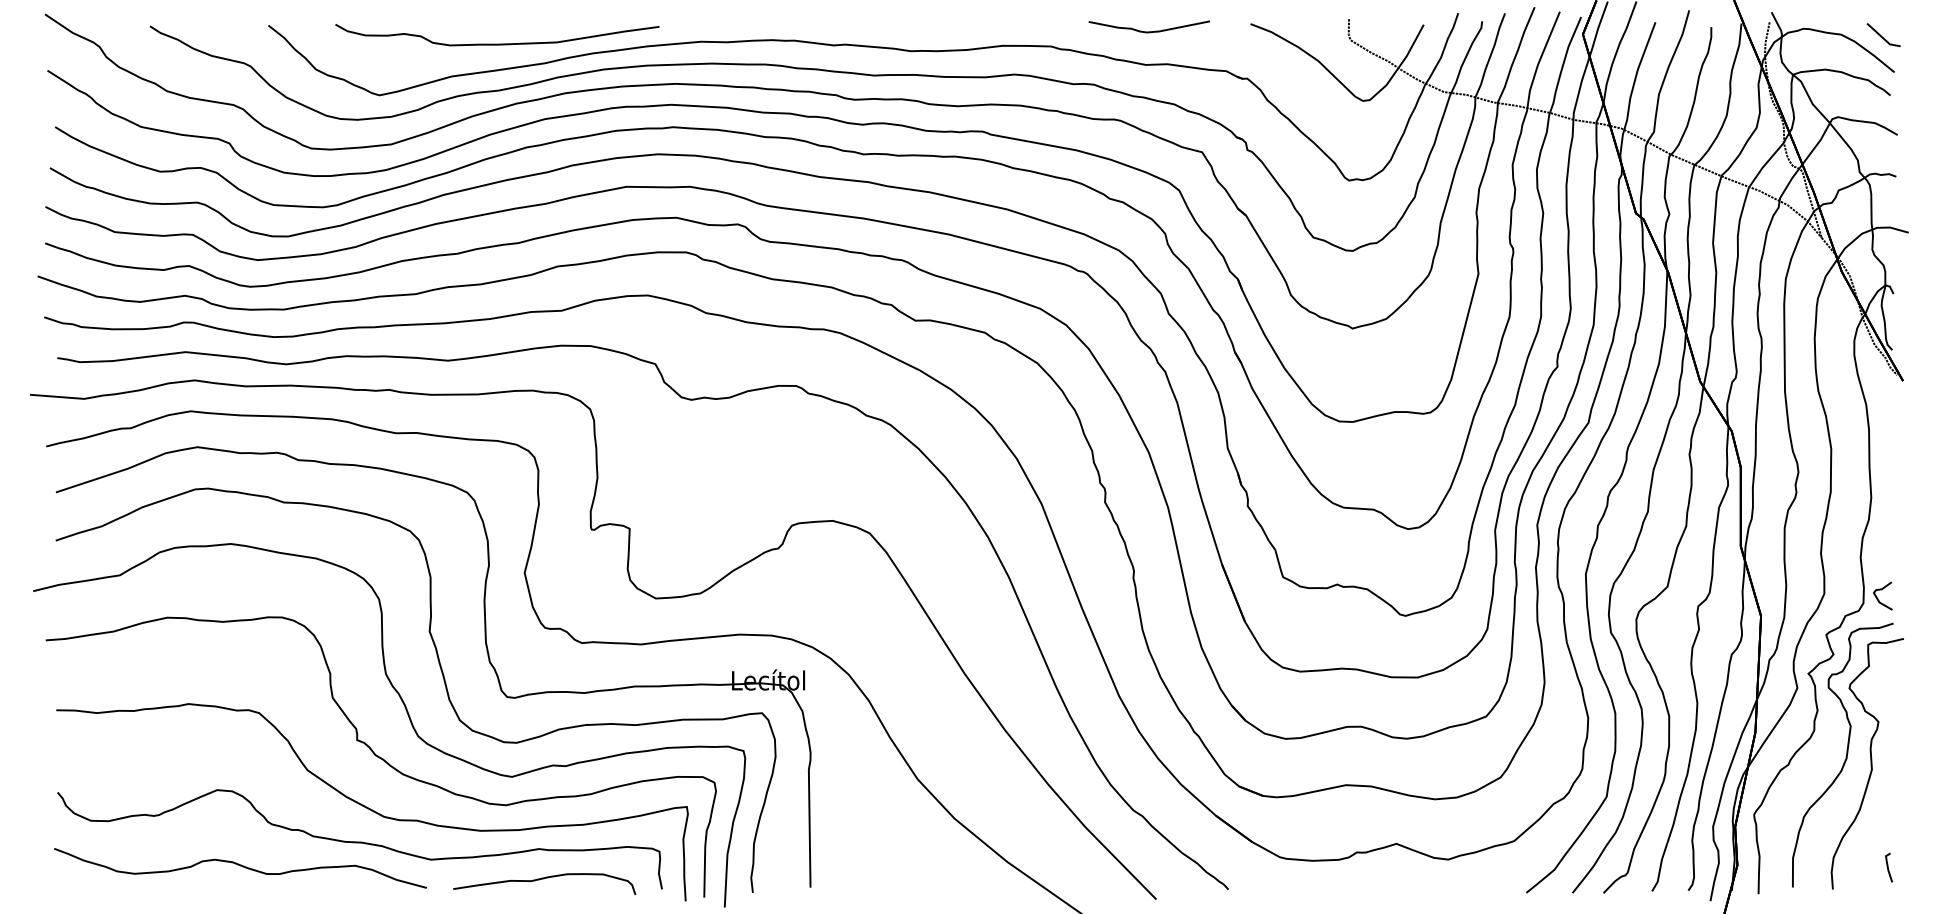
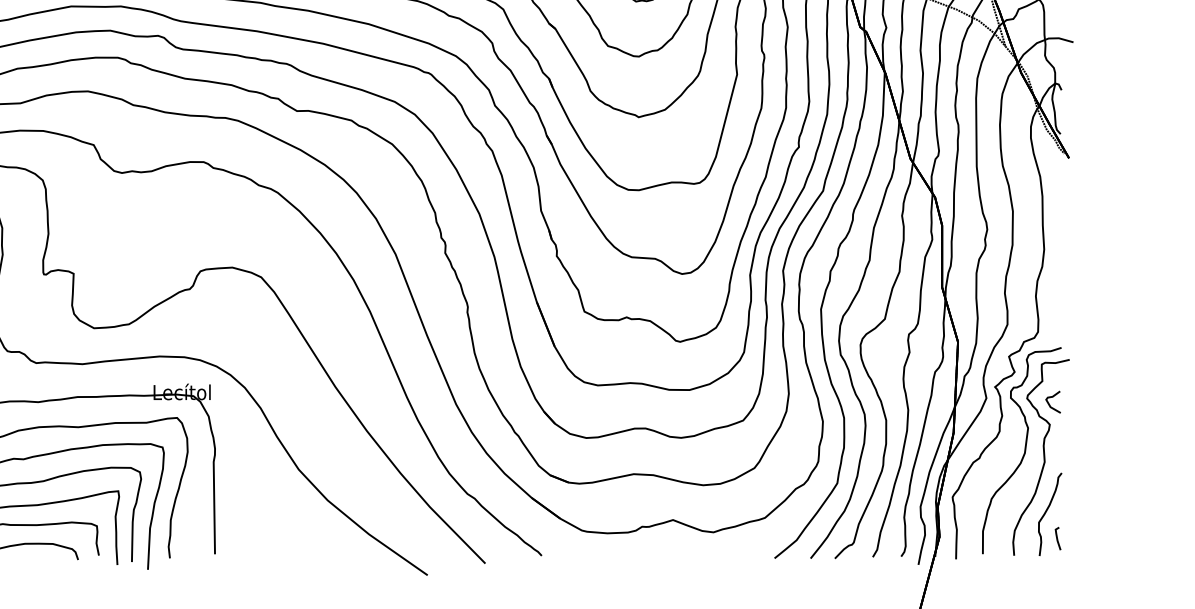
curve: (1878, 598) -> (1049, 404), moved
curve: (1874, 833) -> (1046, 511), added

